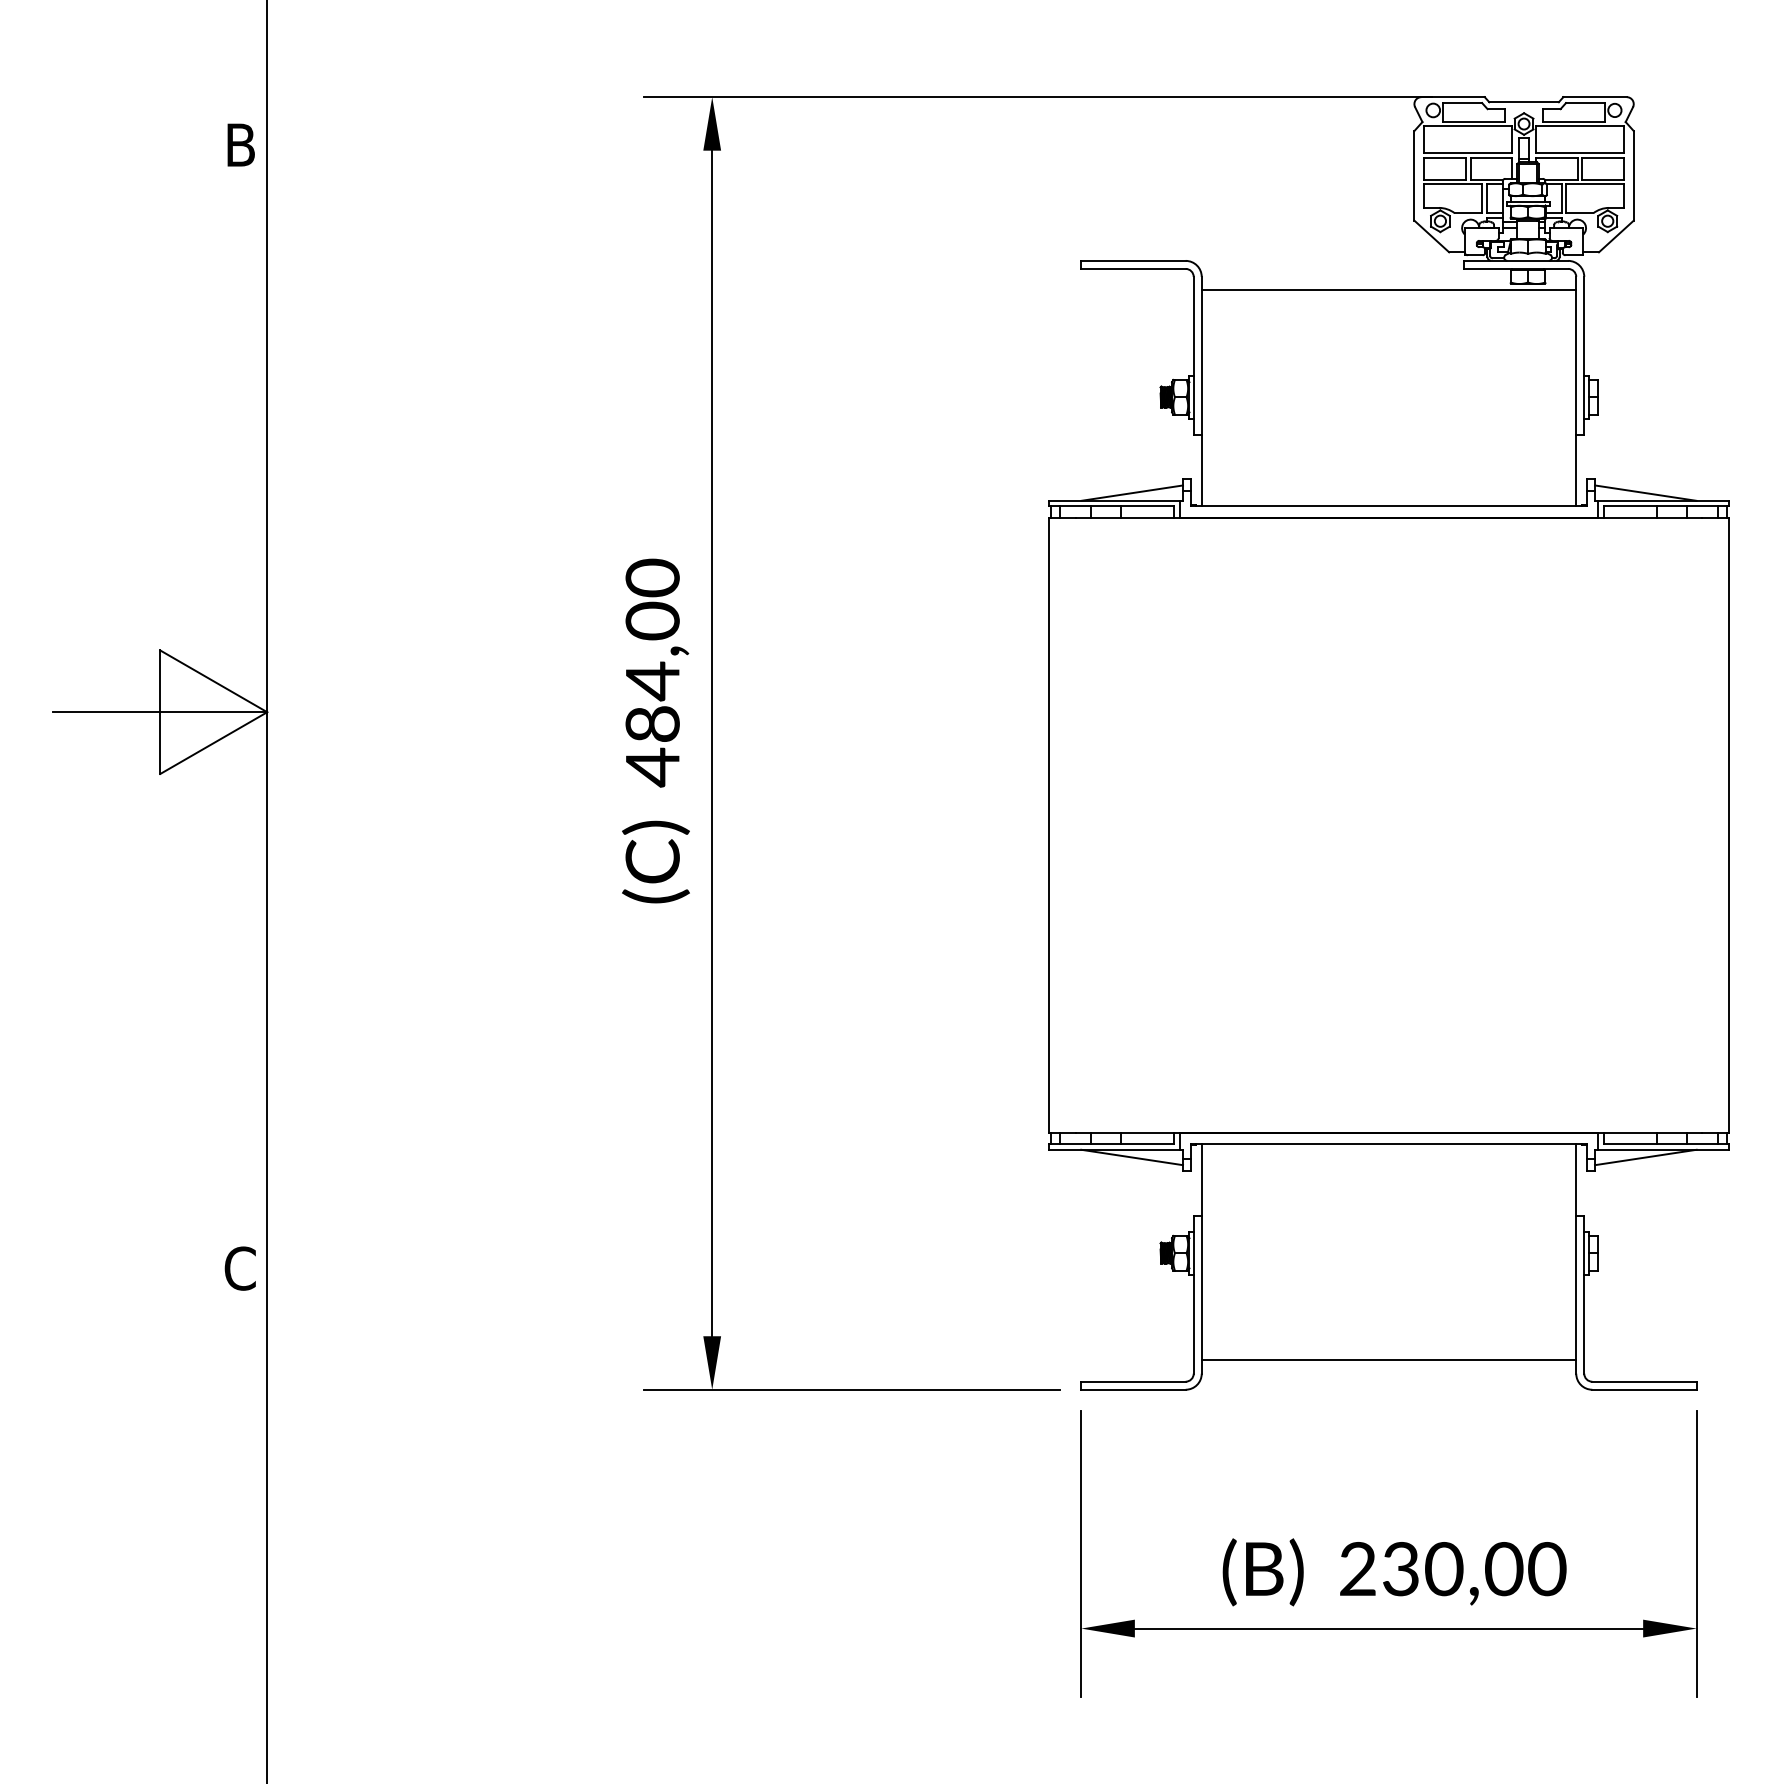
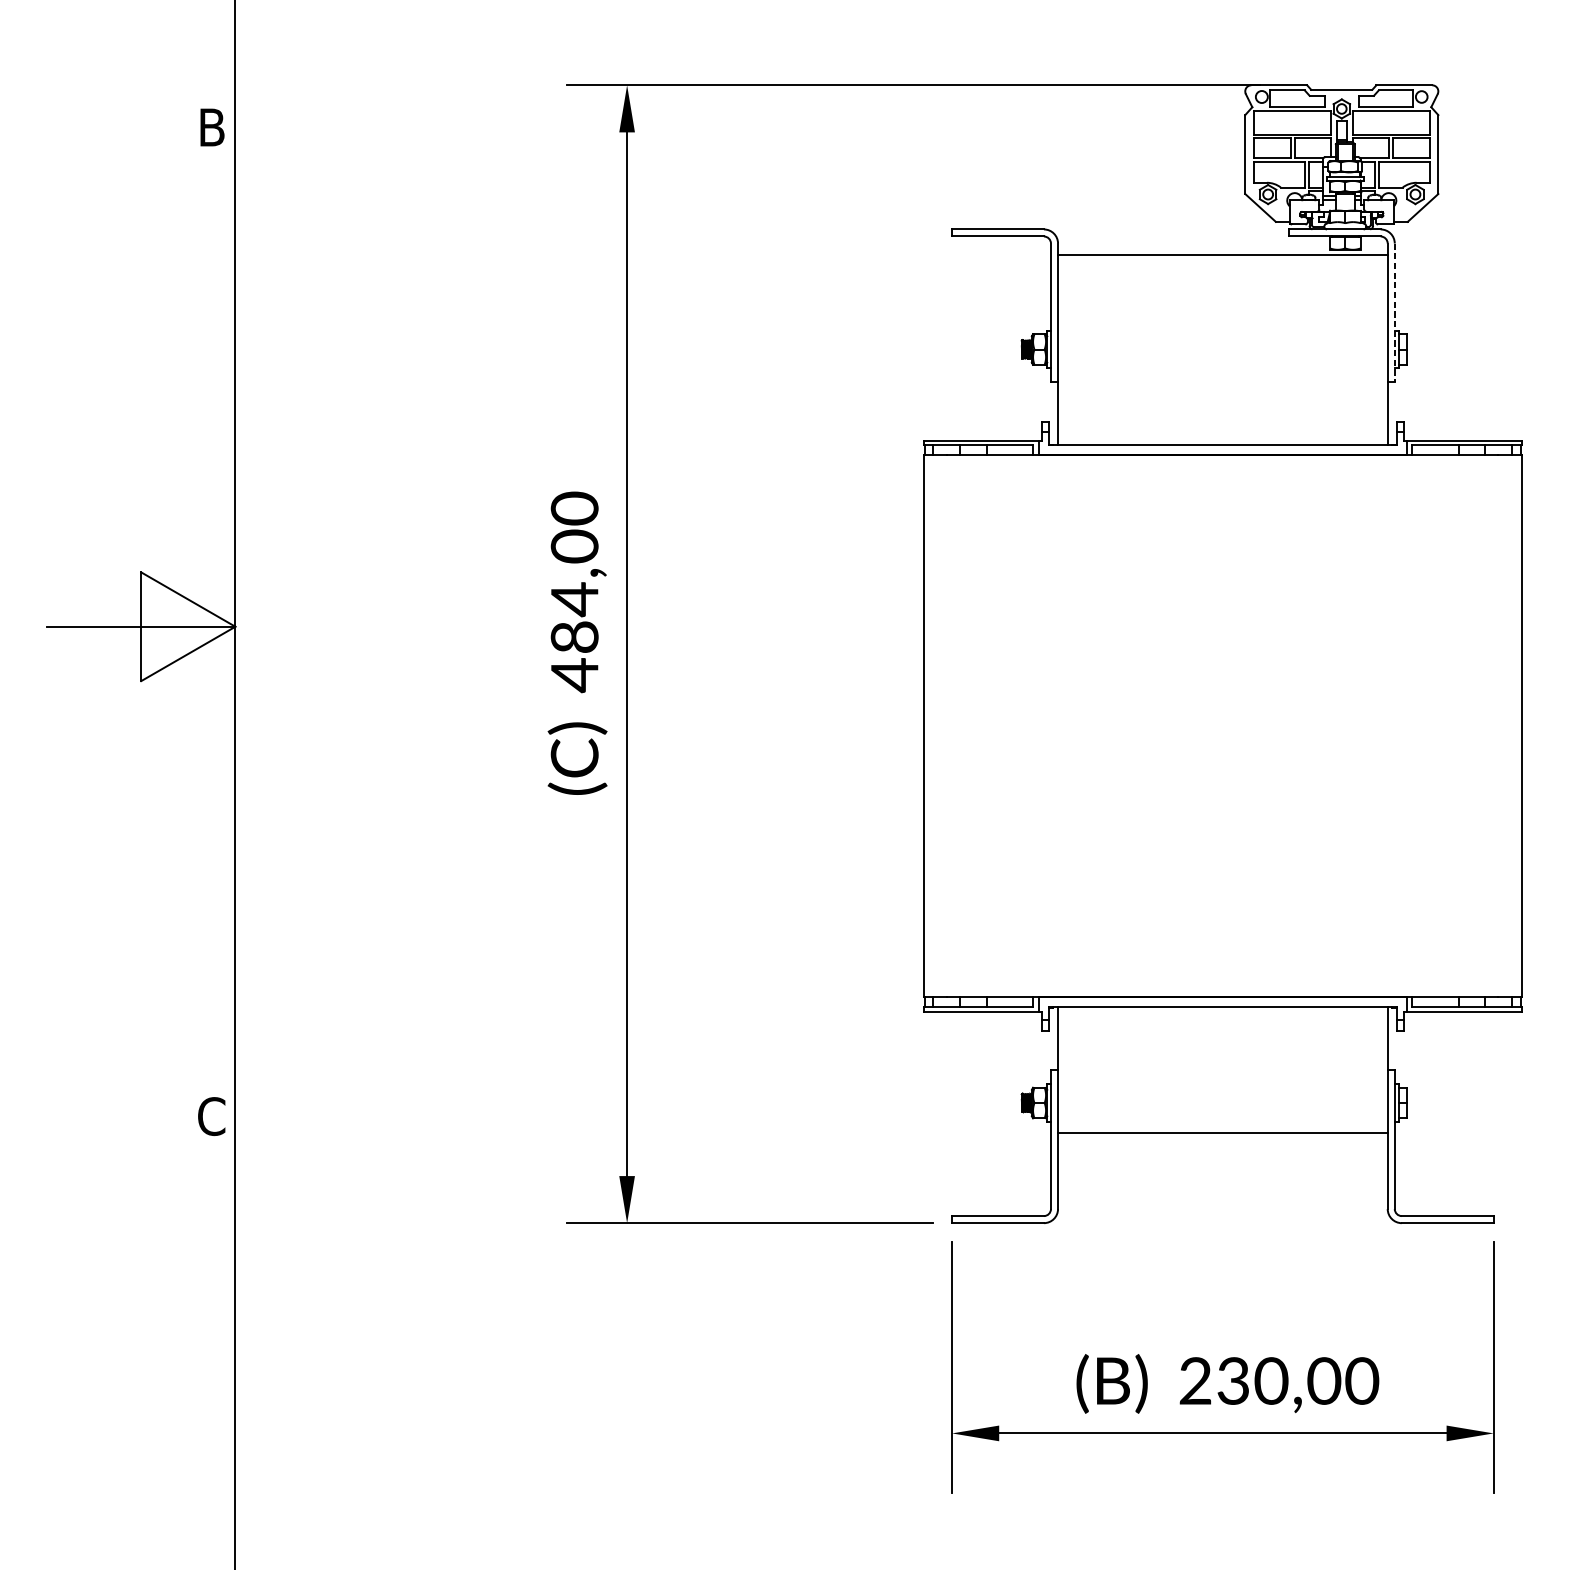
line: (1584, 355) -> (1394, 312), solid -> dashed
line: (1132, 492) -> (997, 433), removed
line: (1645, 492) -> (1448, 433), removed
line: (1132, 1157) -> (997, 1018), removed
line: (1645, 1157) -> (1448, 1018), removed
line: (1388, 1360) -> (1222, 1133), moved

